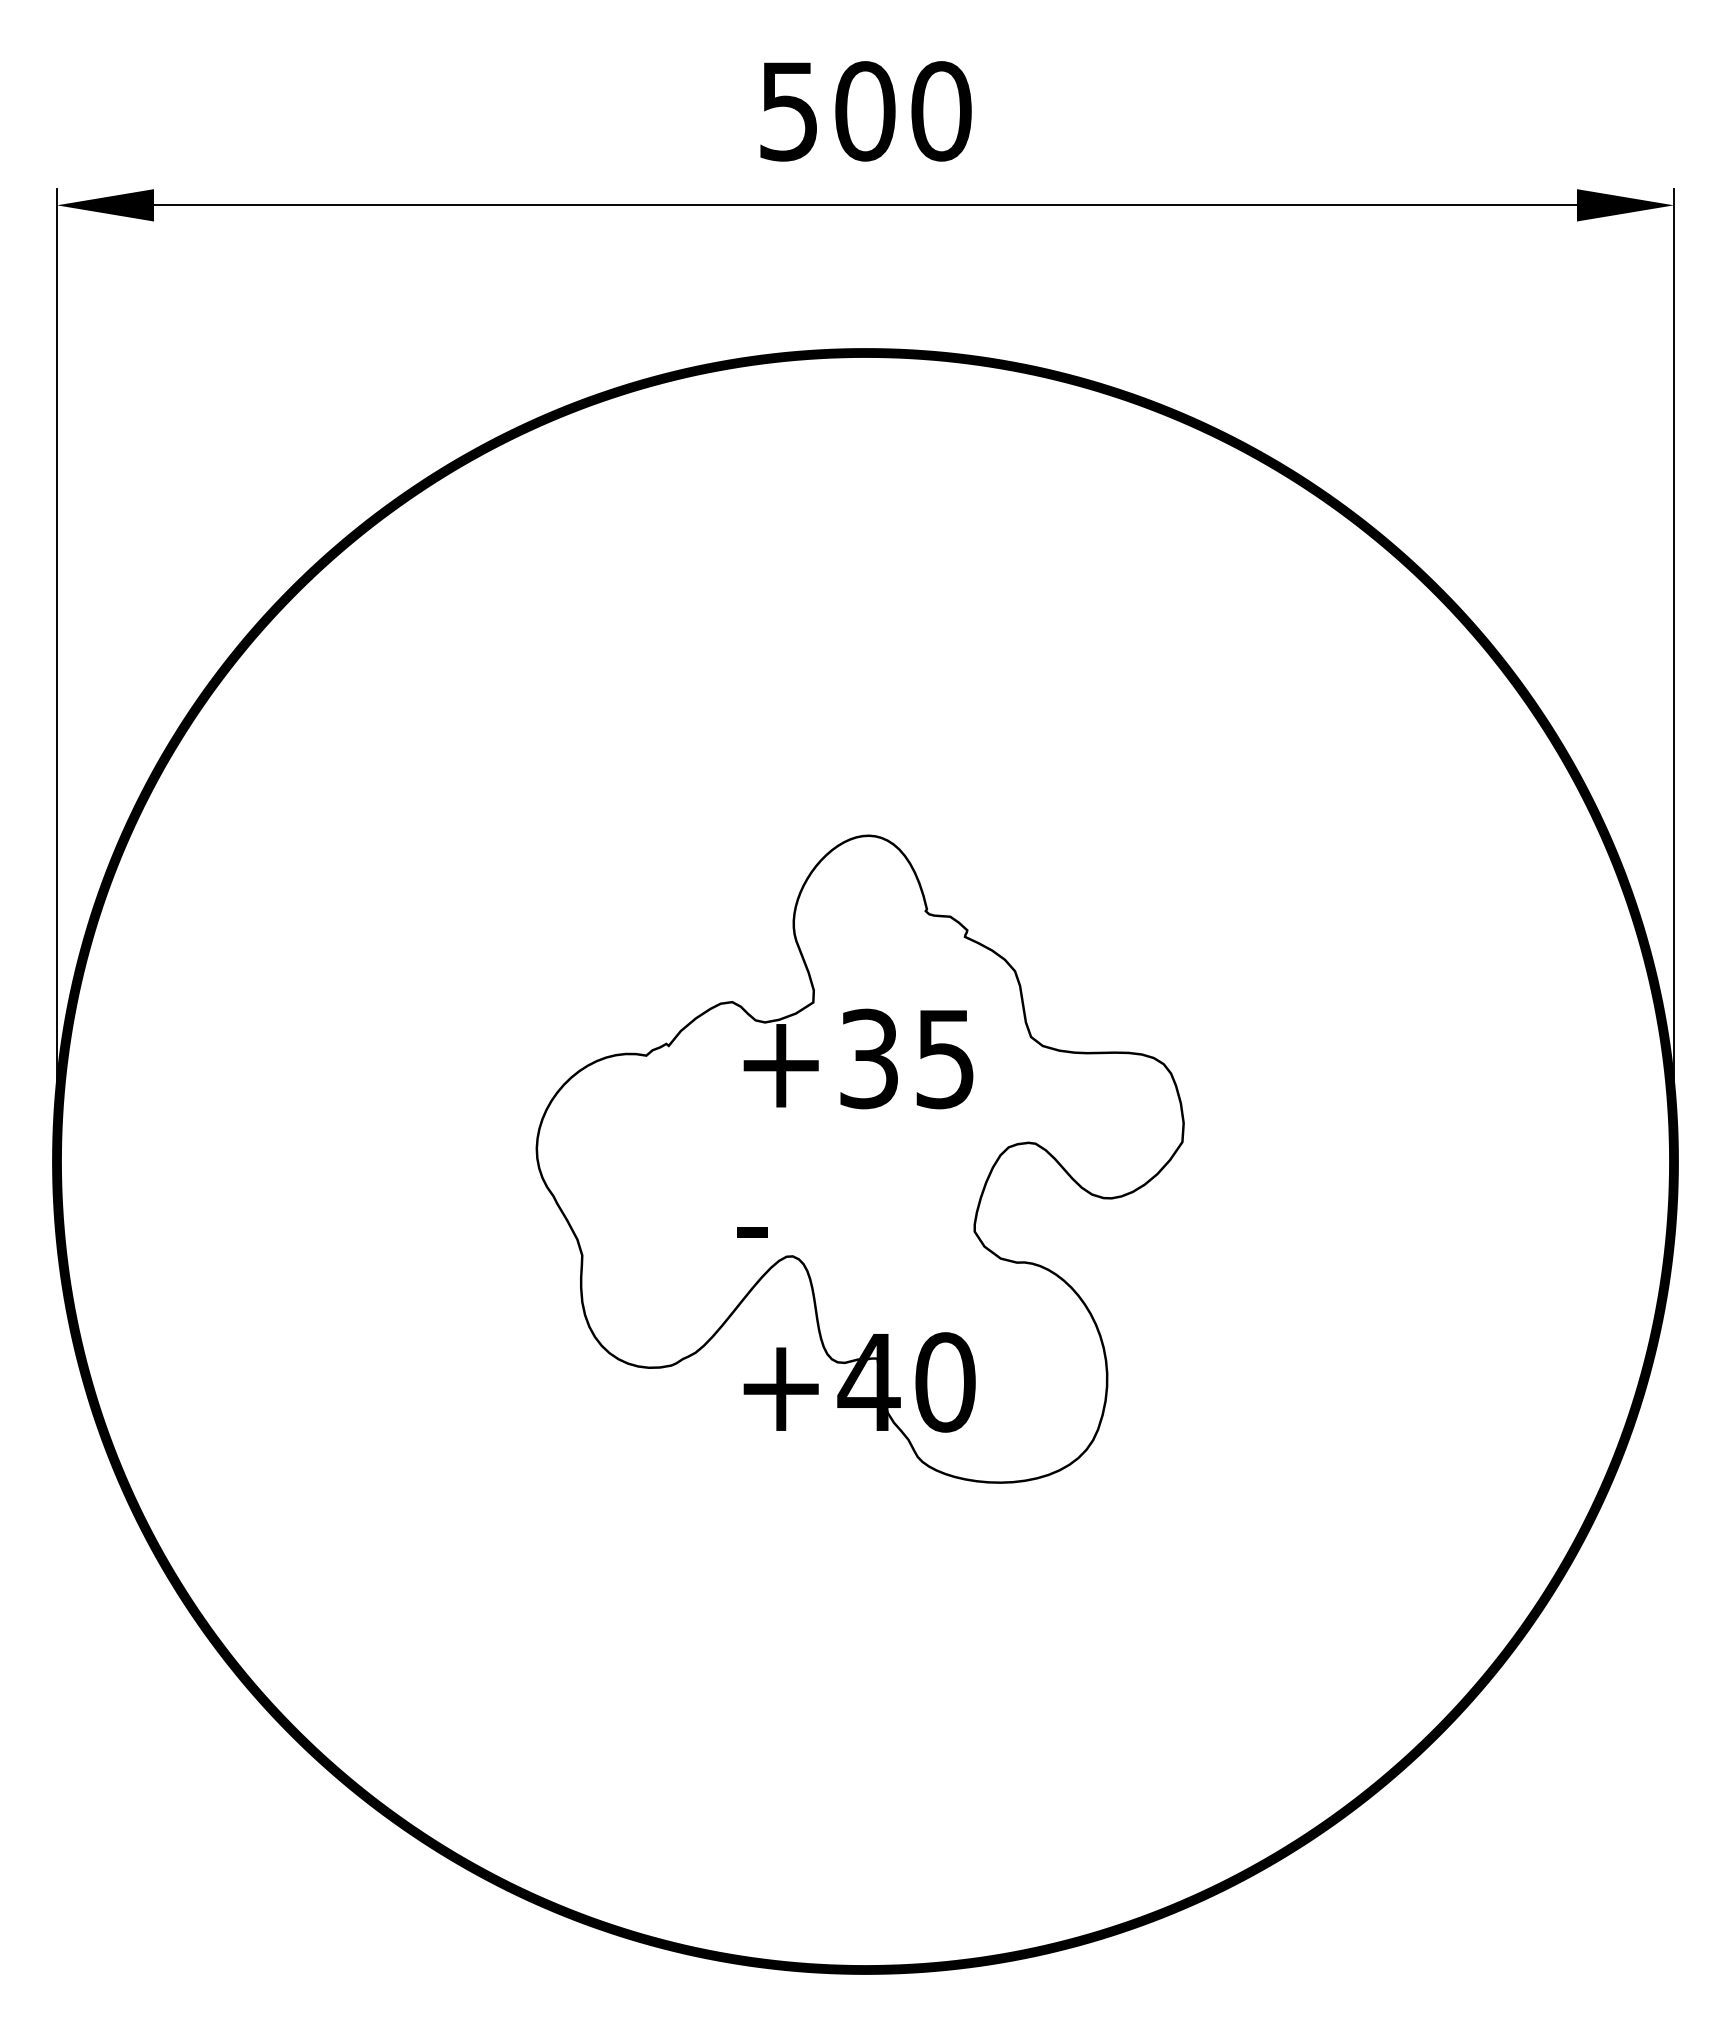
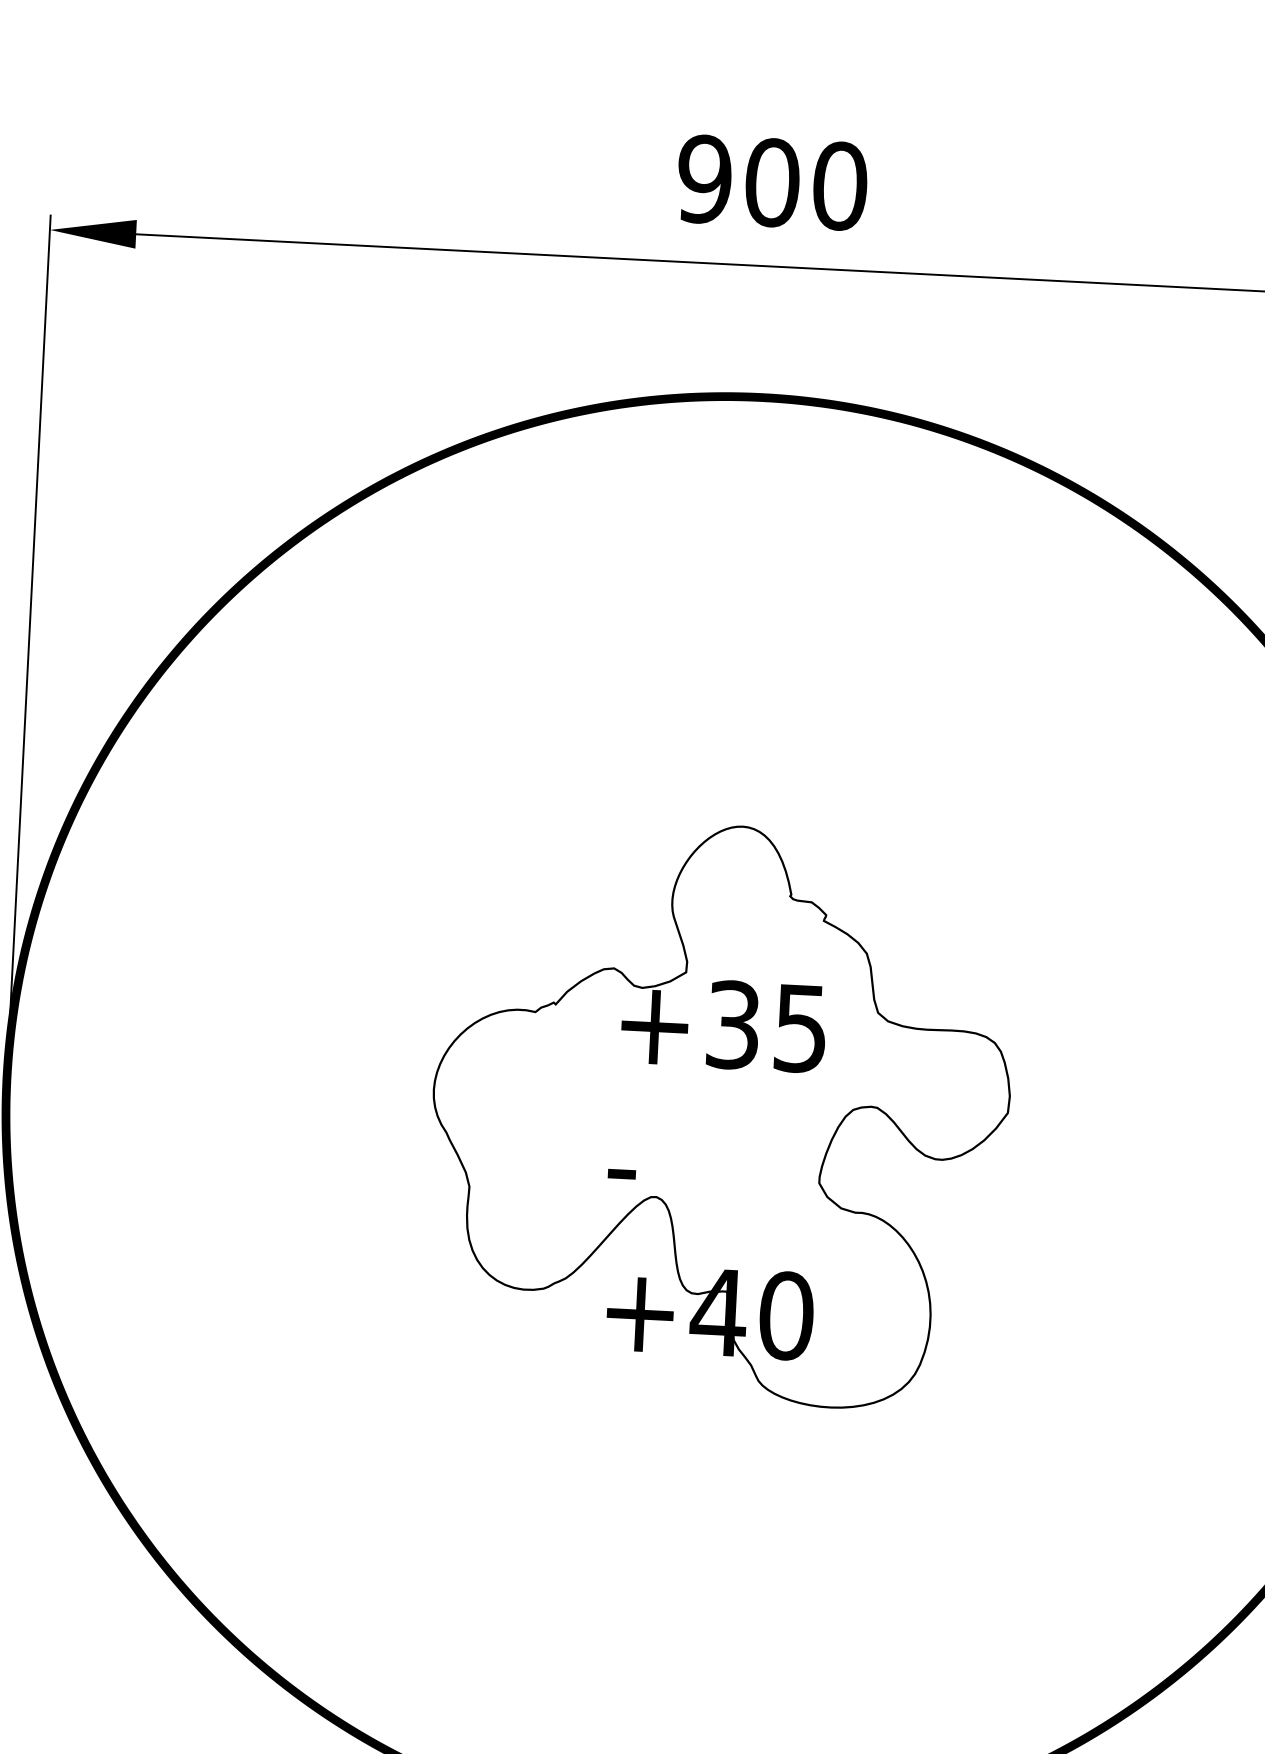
text: (788, 111) -> (704, 179), 500 -> 900

